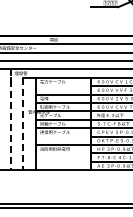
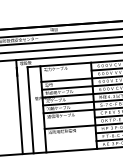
line: (11, 120) -> (19, 107), dashed -> solid
line: (22, 124) -> (30, 110), dashed -> solid

